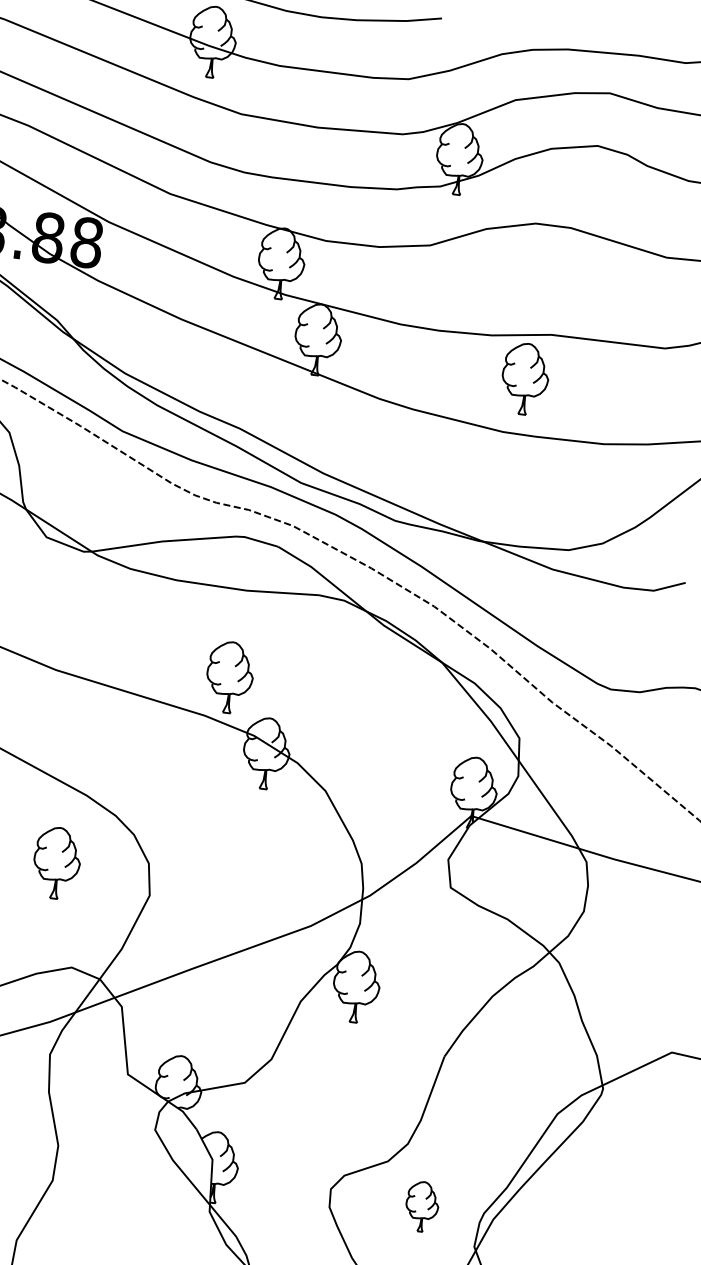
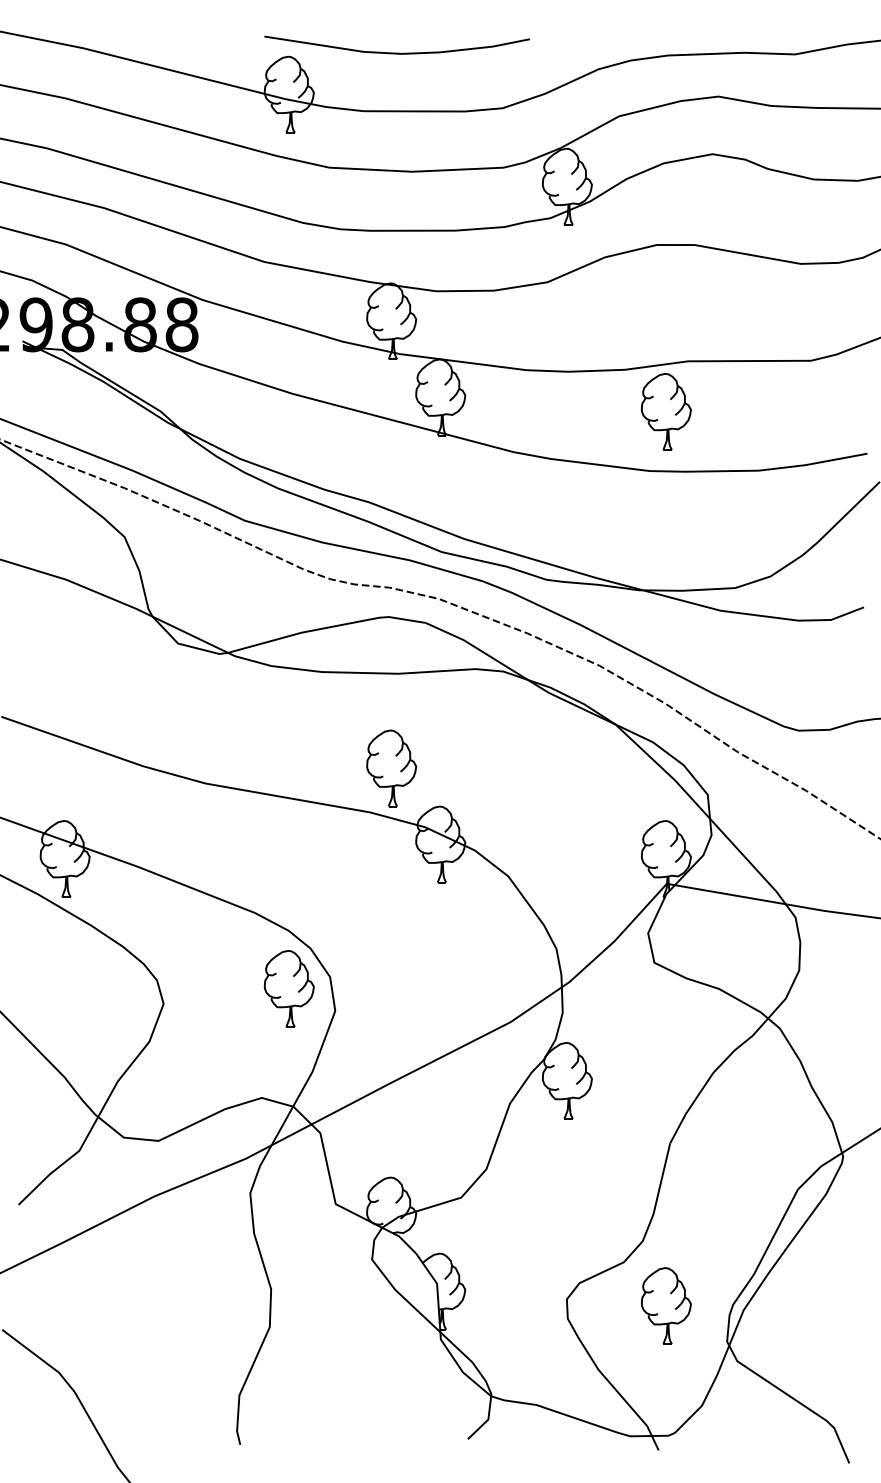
part: (56, 862) -> (288, 988), moved
part: (422, 1206) -> (666, 1305), size x1.43

